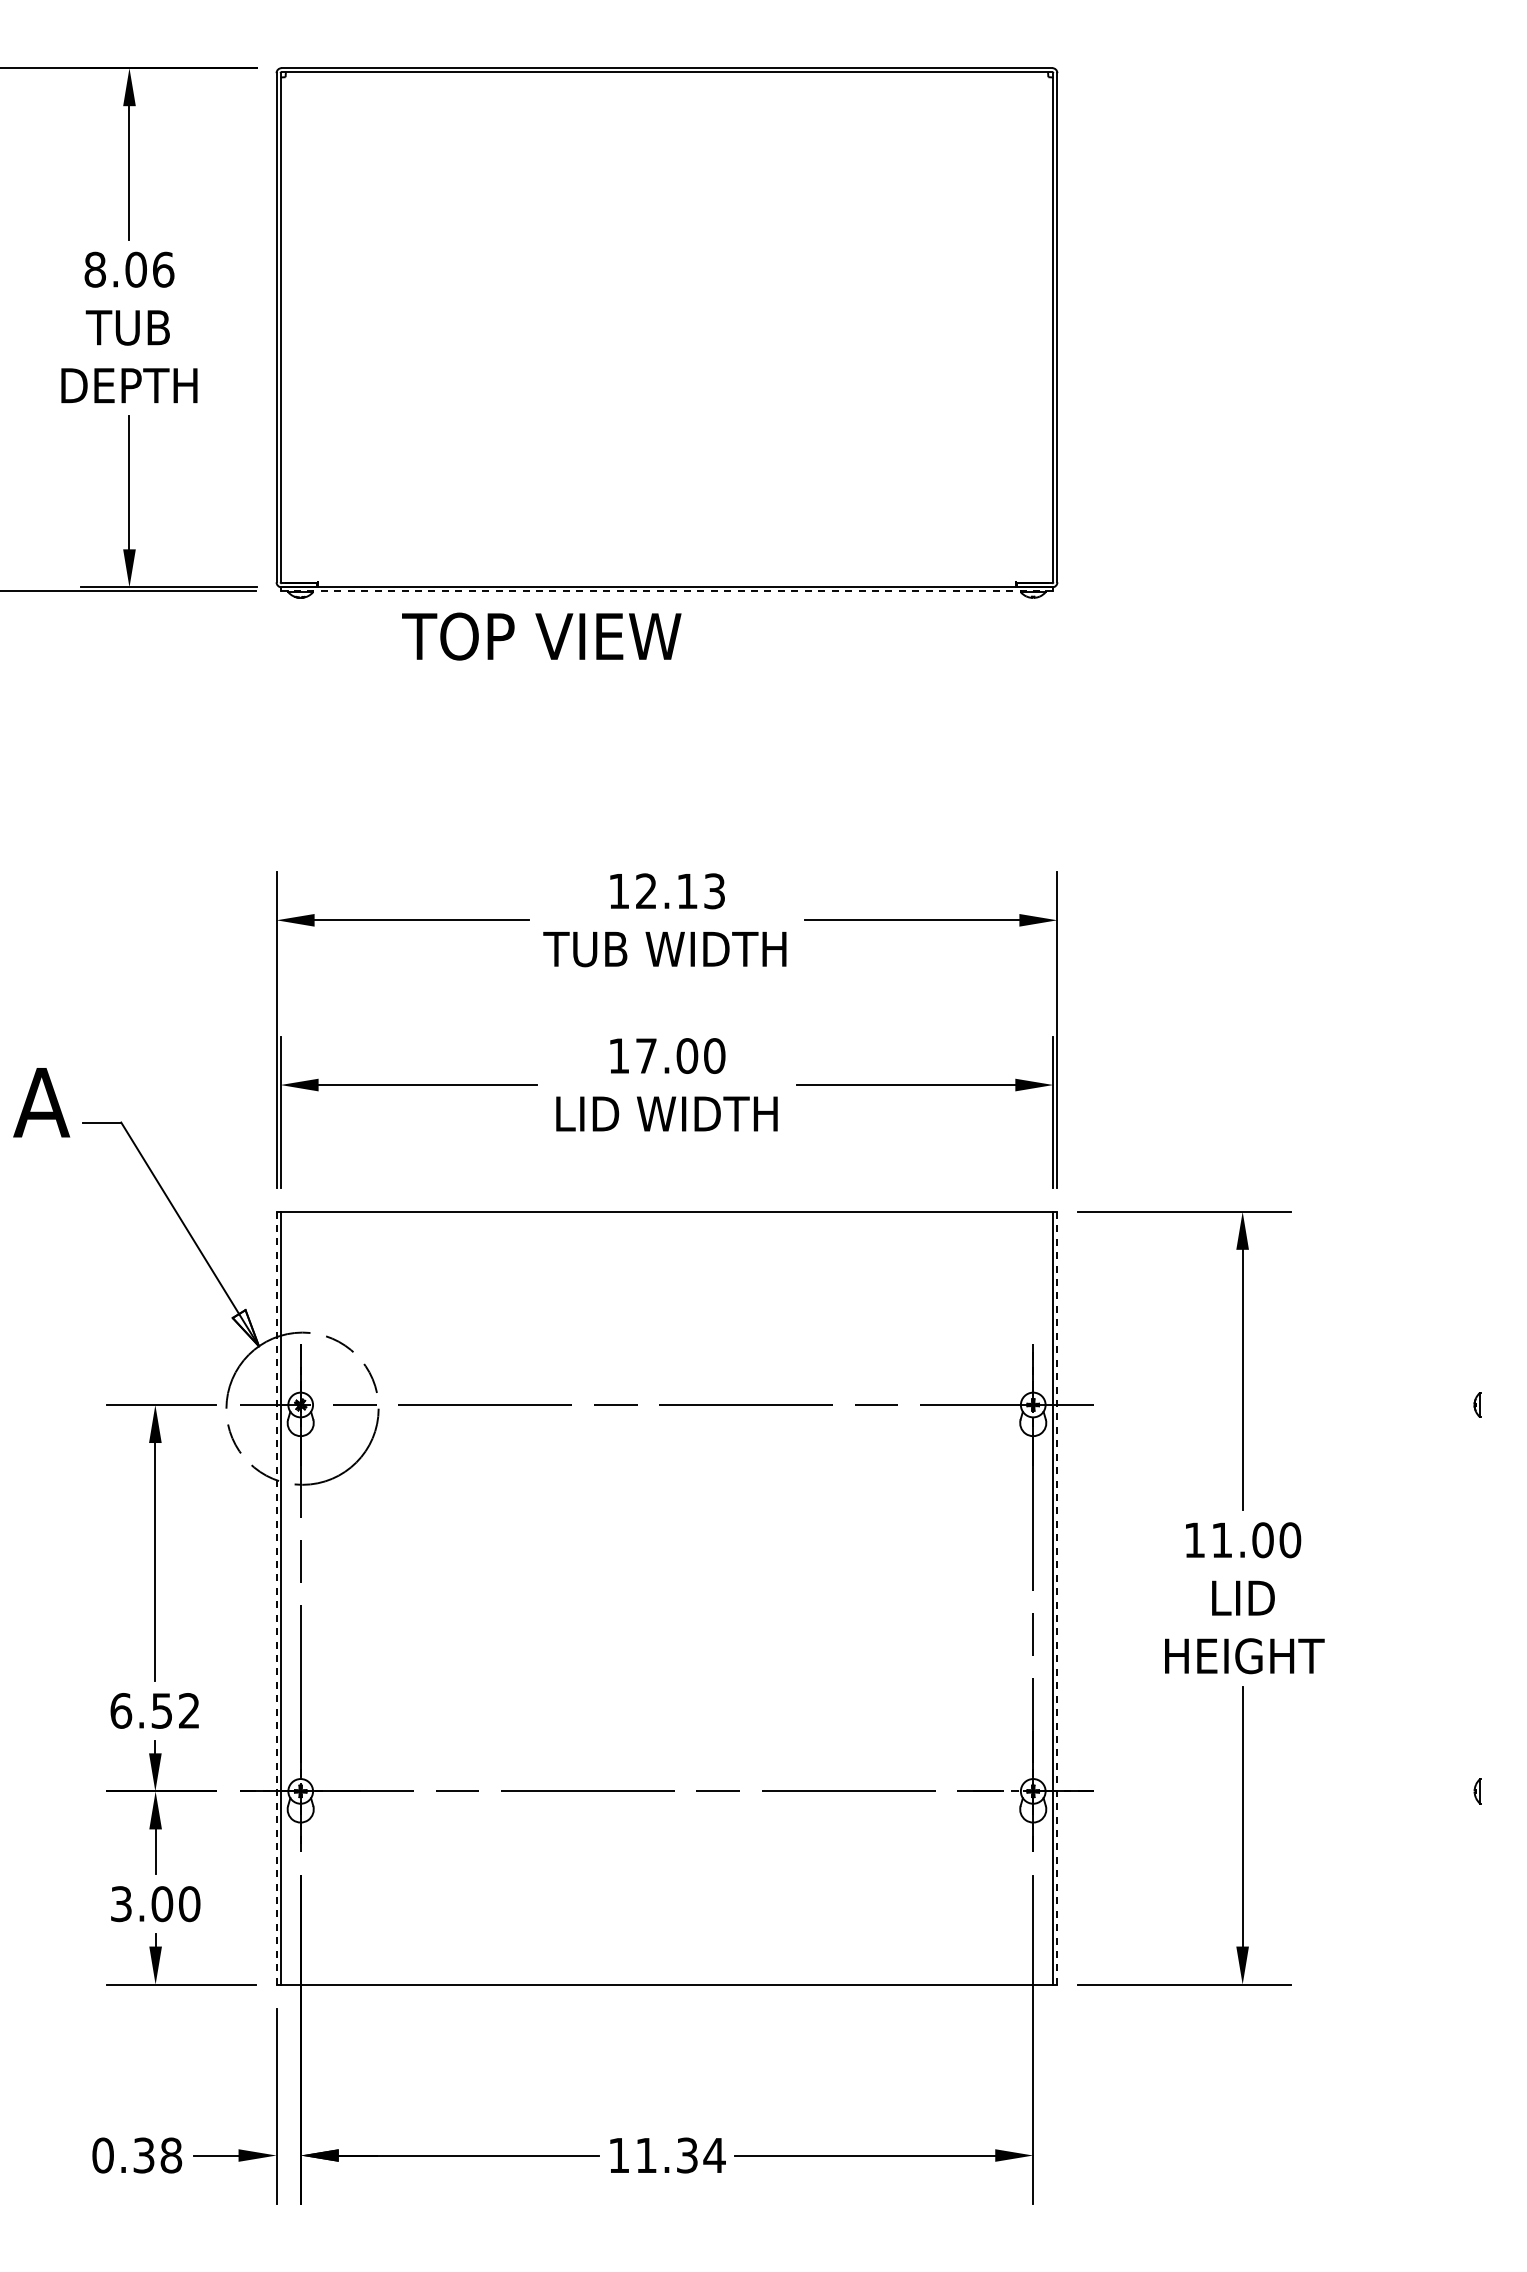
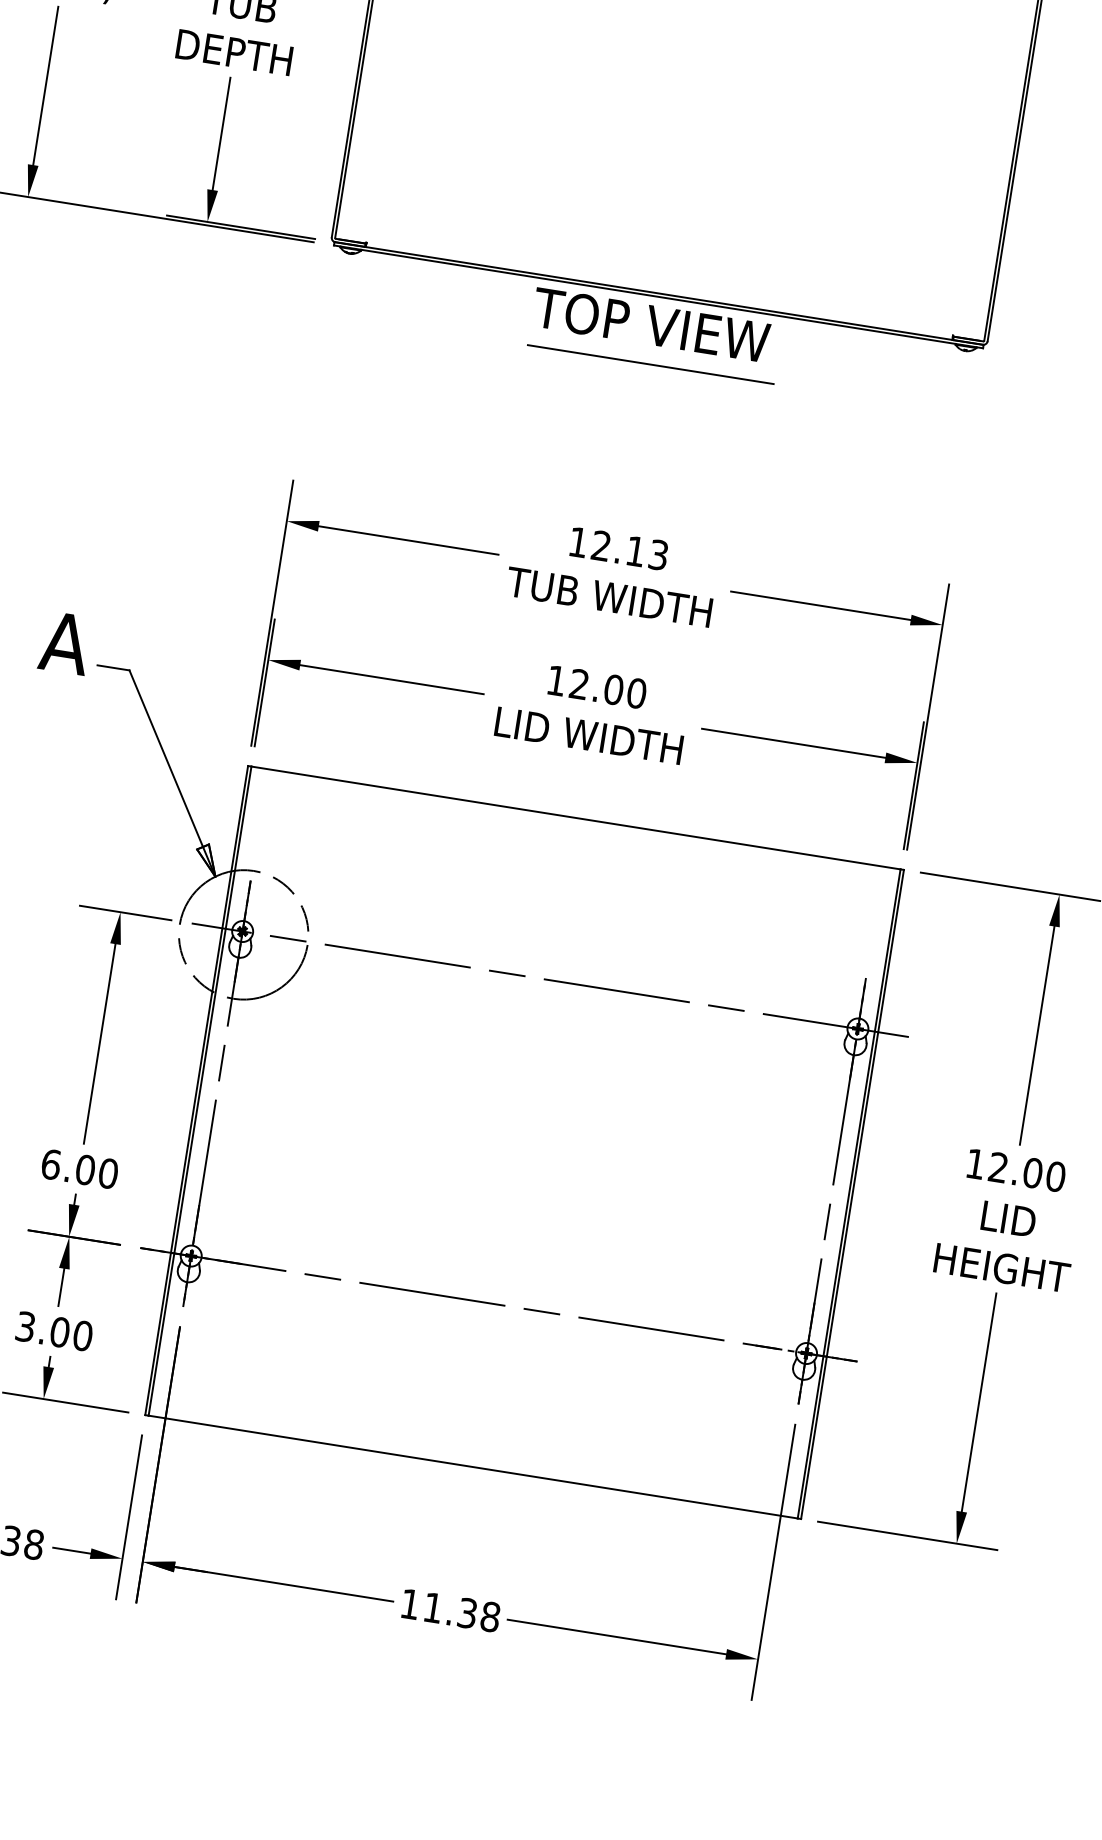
line: (667, 591) -> (658, 297), dashed -> solid
text: (541, 636) -> (651, 325), moved
line: (670, 671) -> (650, 364), added
text: (646, 1055) -> (579, 683), 17.00 -> 12.00
text: (1221, 1539) -> (998, 1166), 11.00 -> 12.00
line: (276, 1597) -> (196, 1089), dashed -> solid
line: (1057, 1598) -> (852, 1194), dashed -> solid
text: (175, 1710) -> (96, 1171), 6.52 -> 6.00
text: (714, 2155) -> (490, 1616), 11.34 -> 11.38

